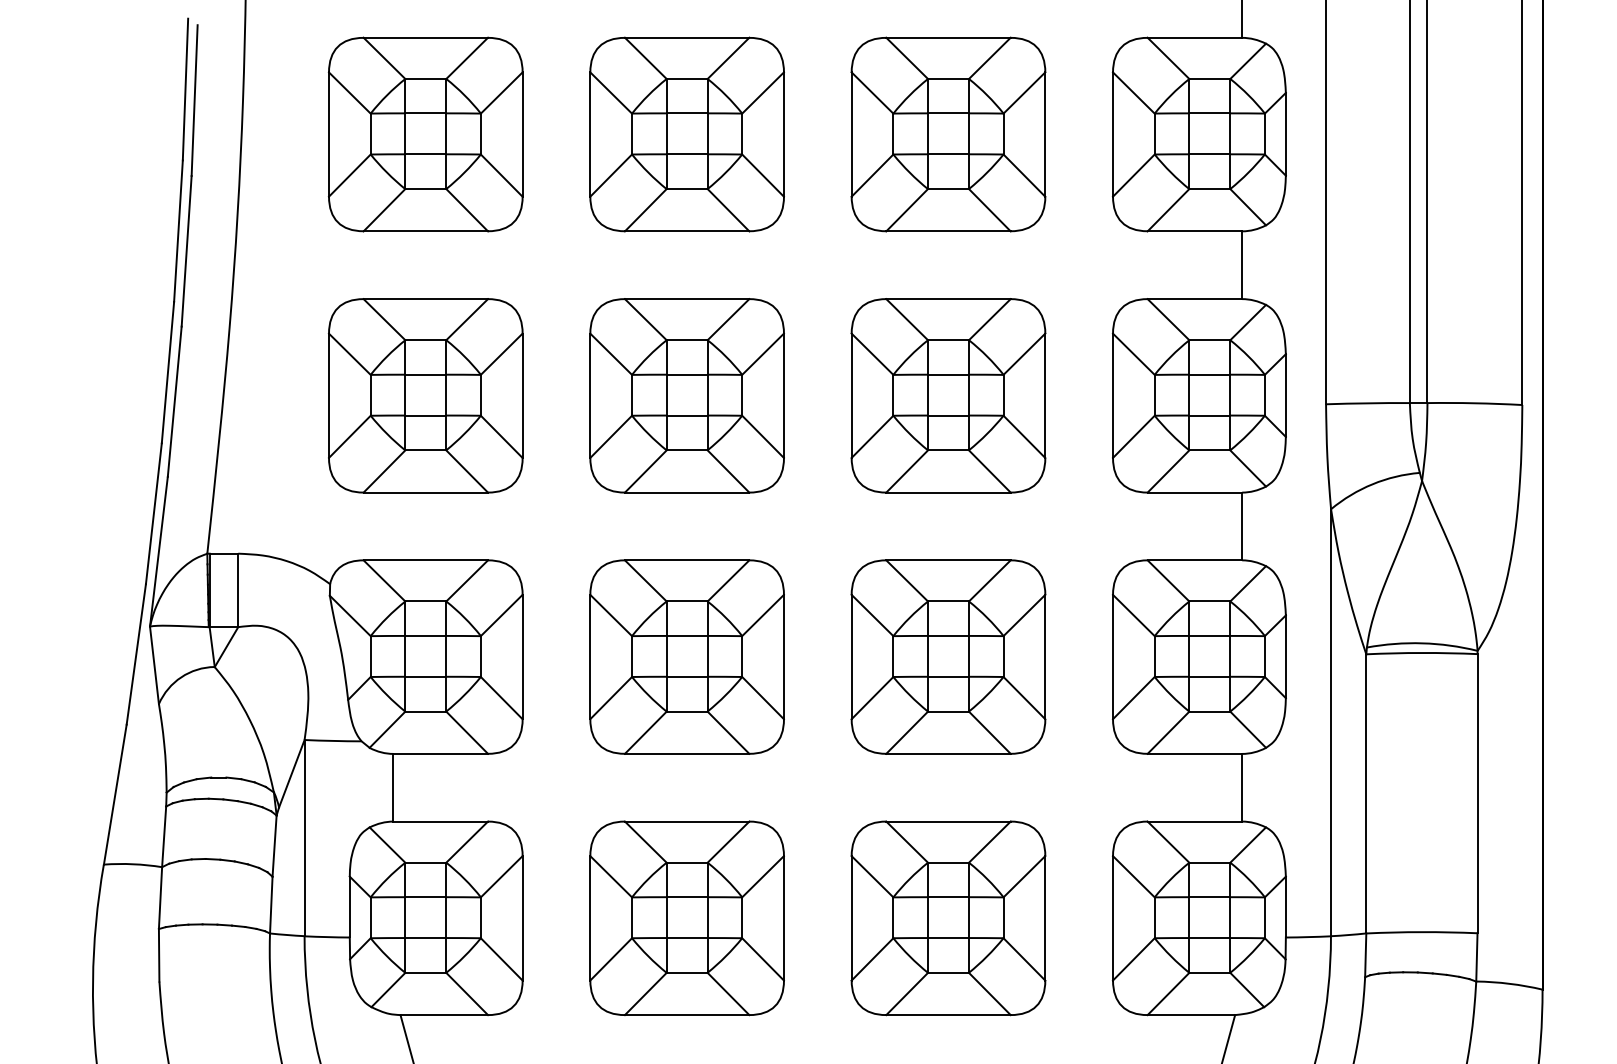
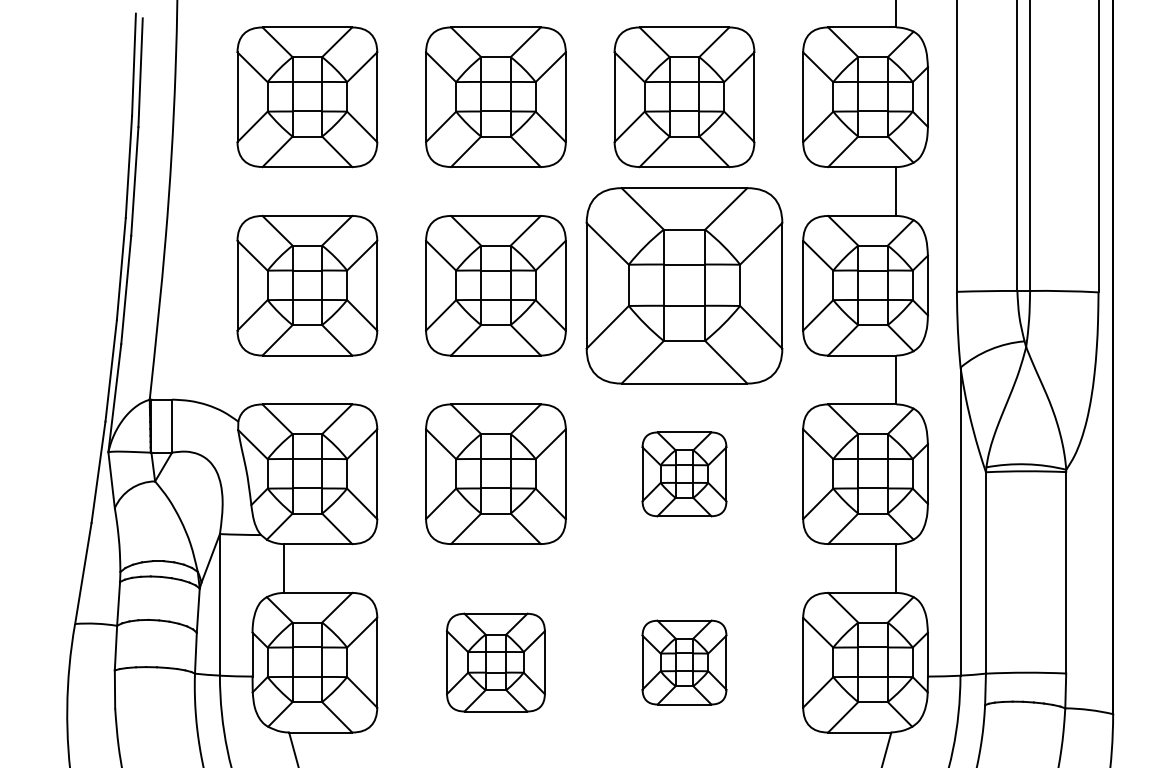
part: (948, 395) -> (684, 285), size x1.4
part: (948, 657) -> (684, 474), size x0.6
part: (686, 918) -> (495, 662), size x0.7
part: (948, 918) -> (684, 662), size x0.6

